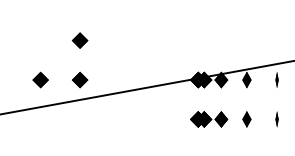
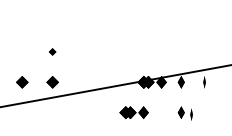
part: (79, 40) -> (52, 51), size x0.6
part: (208, 119) -> (133, 112), moved
line: (276, 119) -> (191, 114), moved

